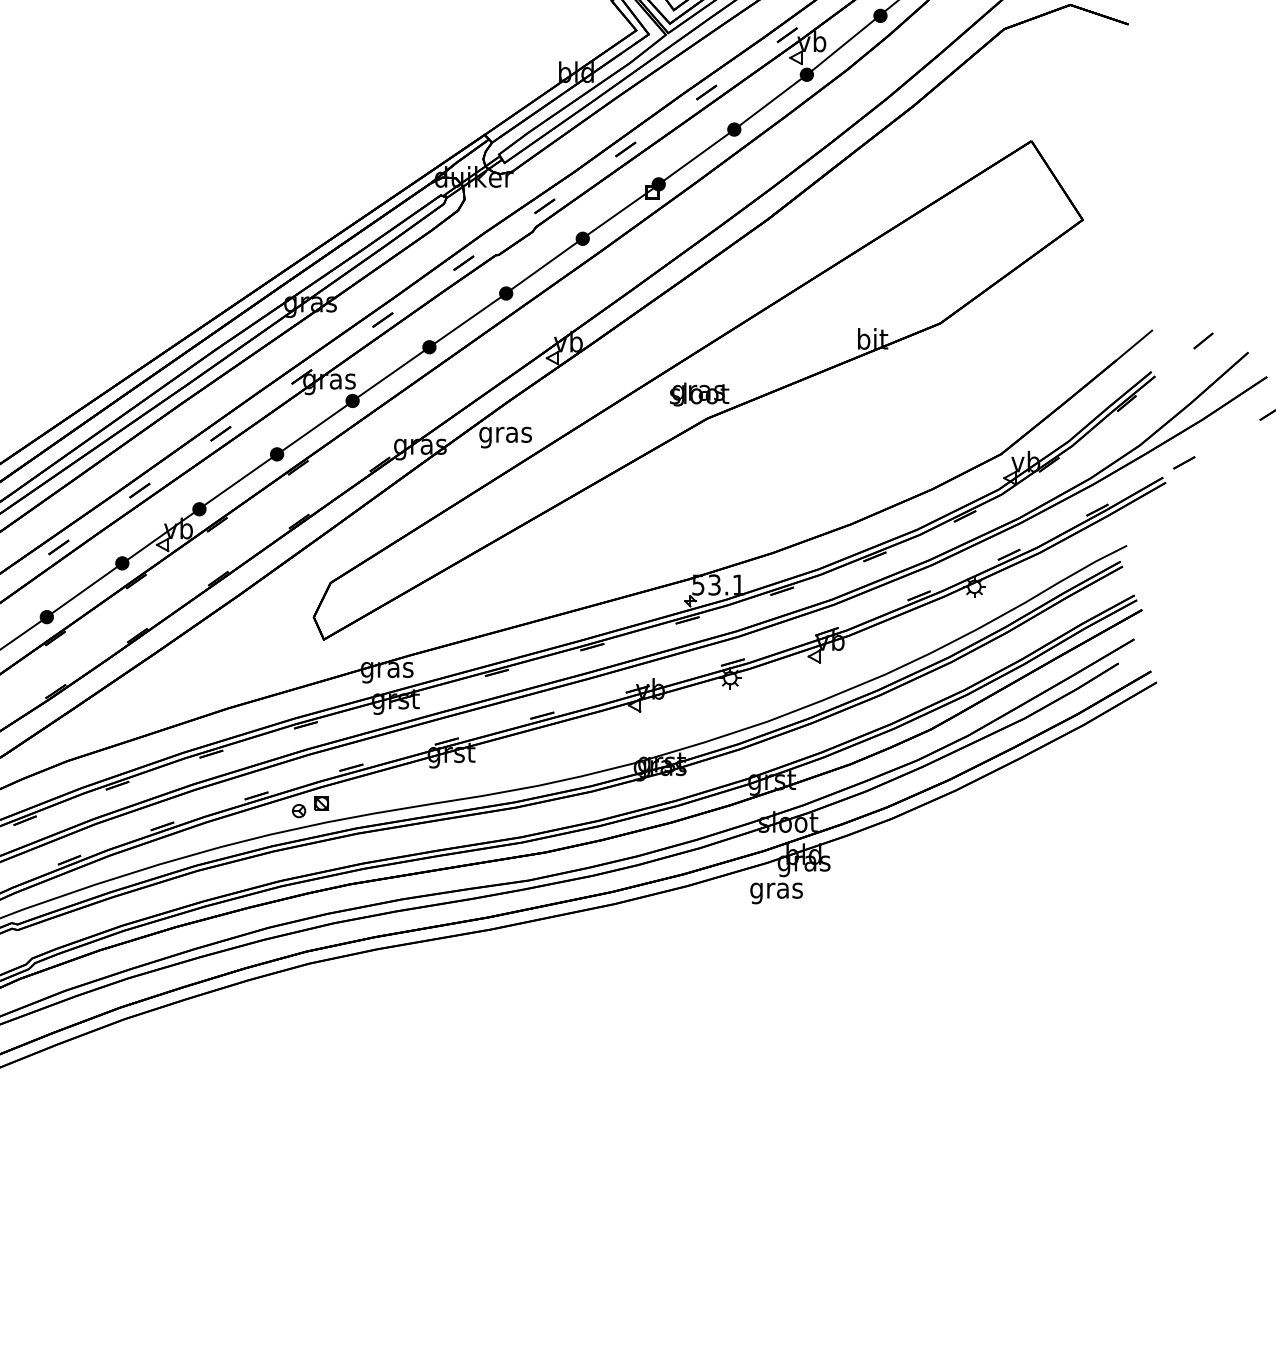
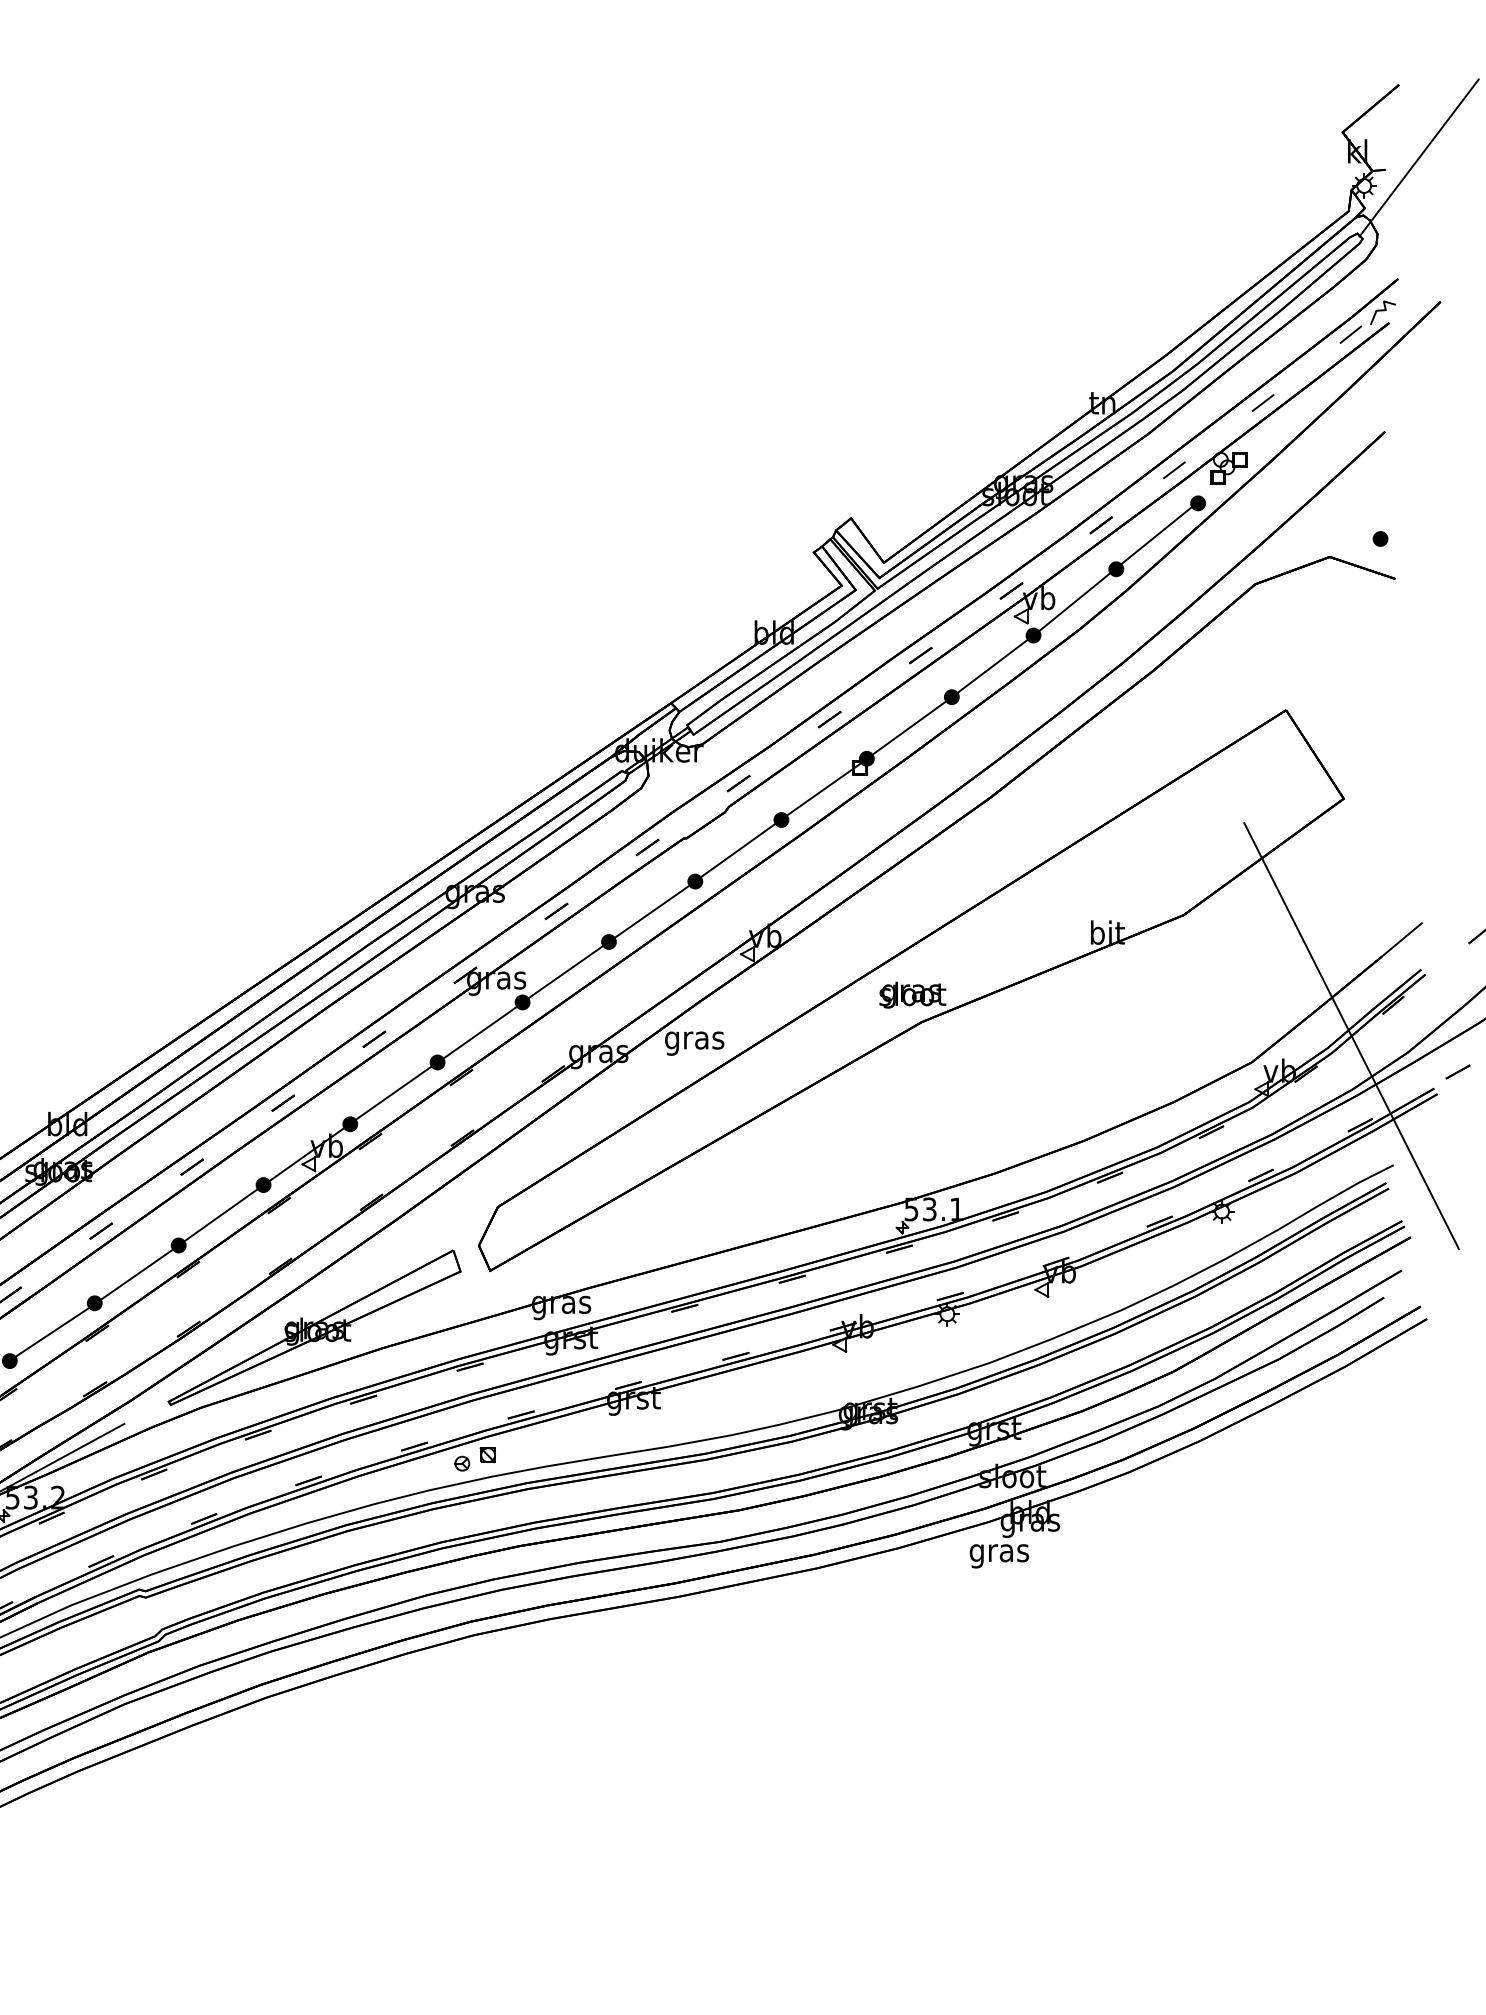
line: (1089, 431) -> (1351, 1036), added
part: (167, 690) -> (314, 1327), added

